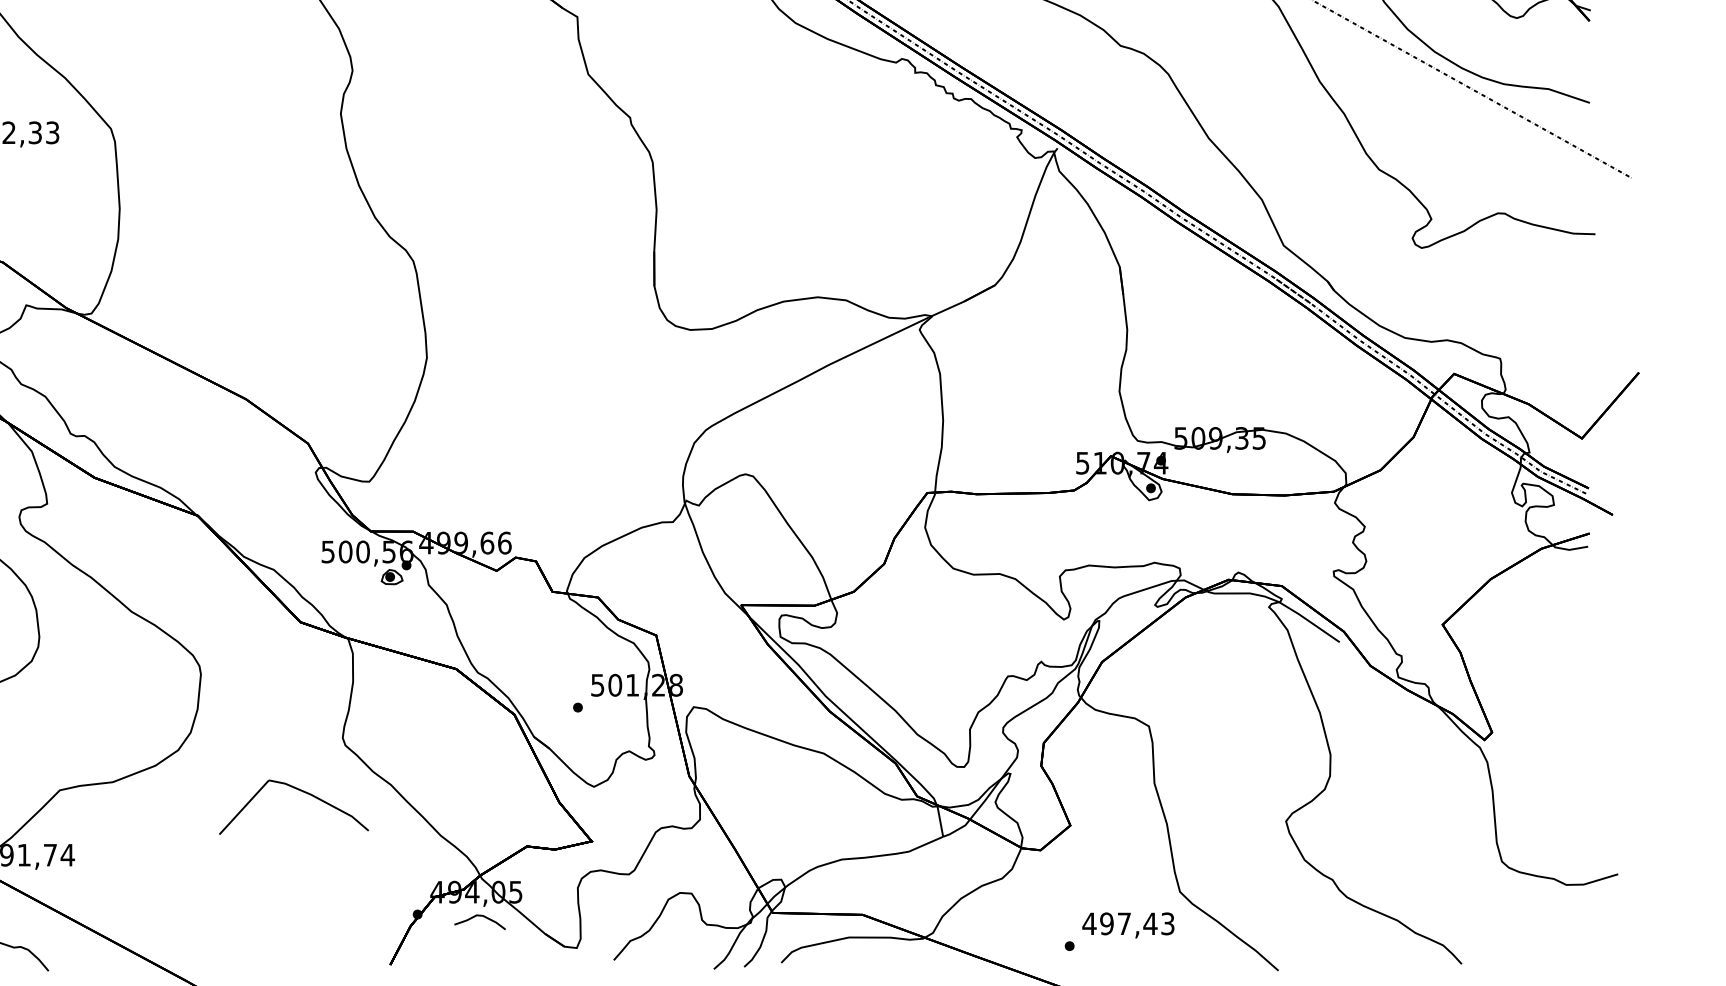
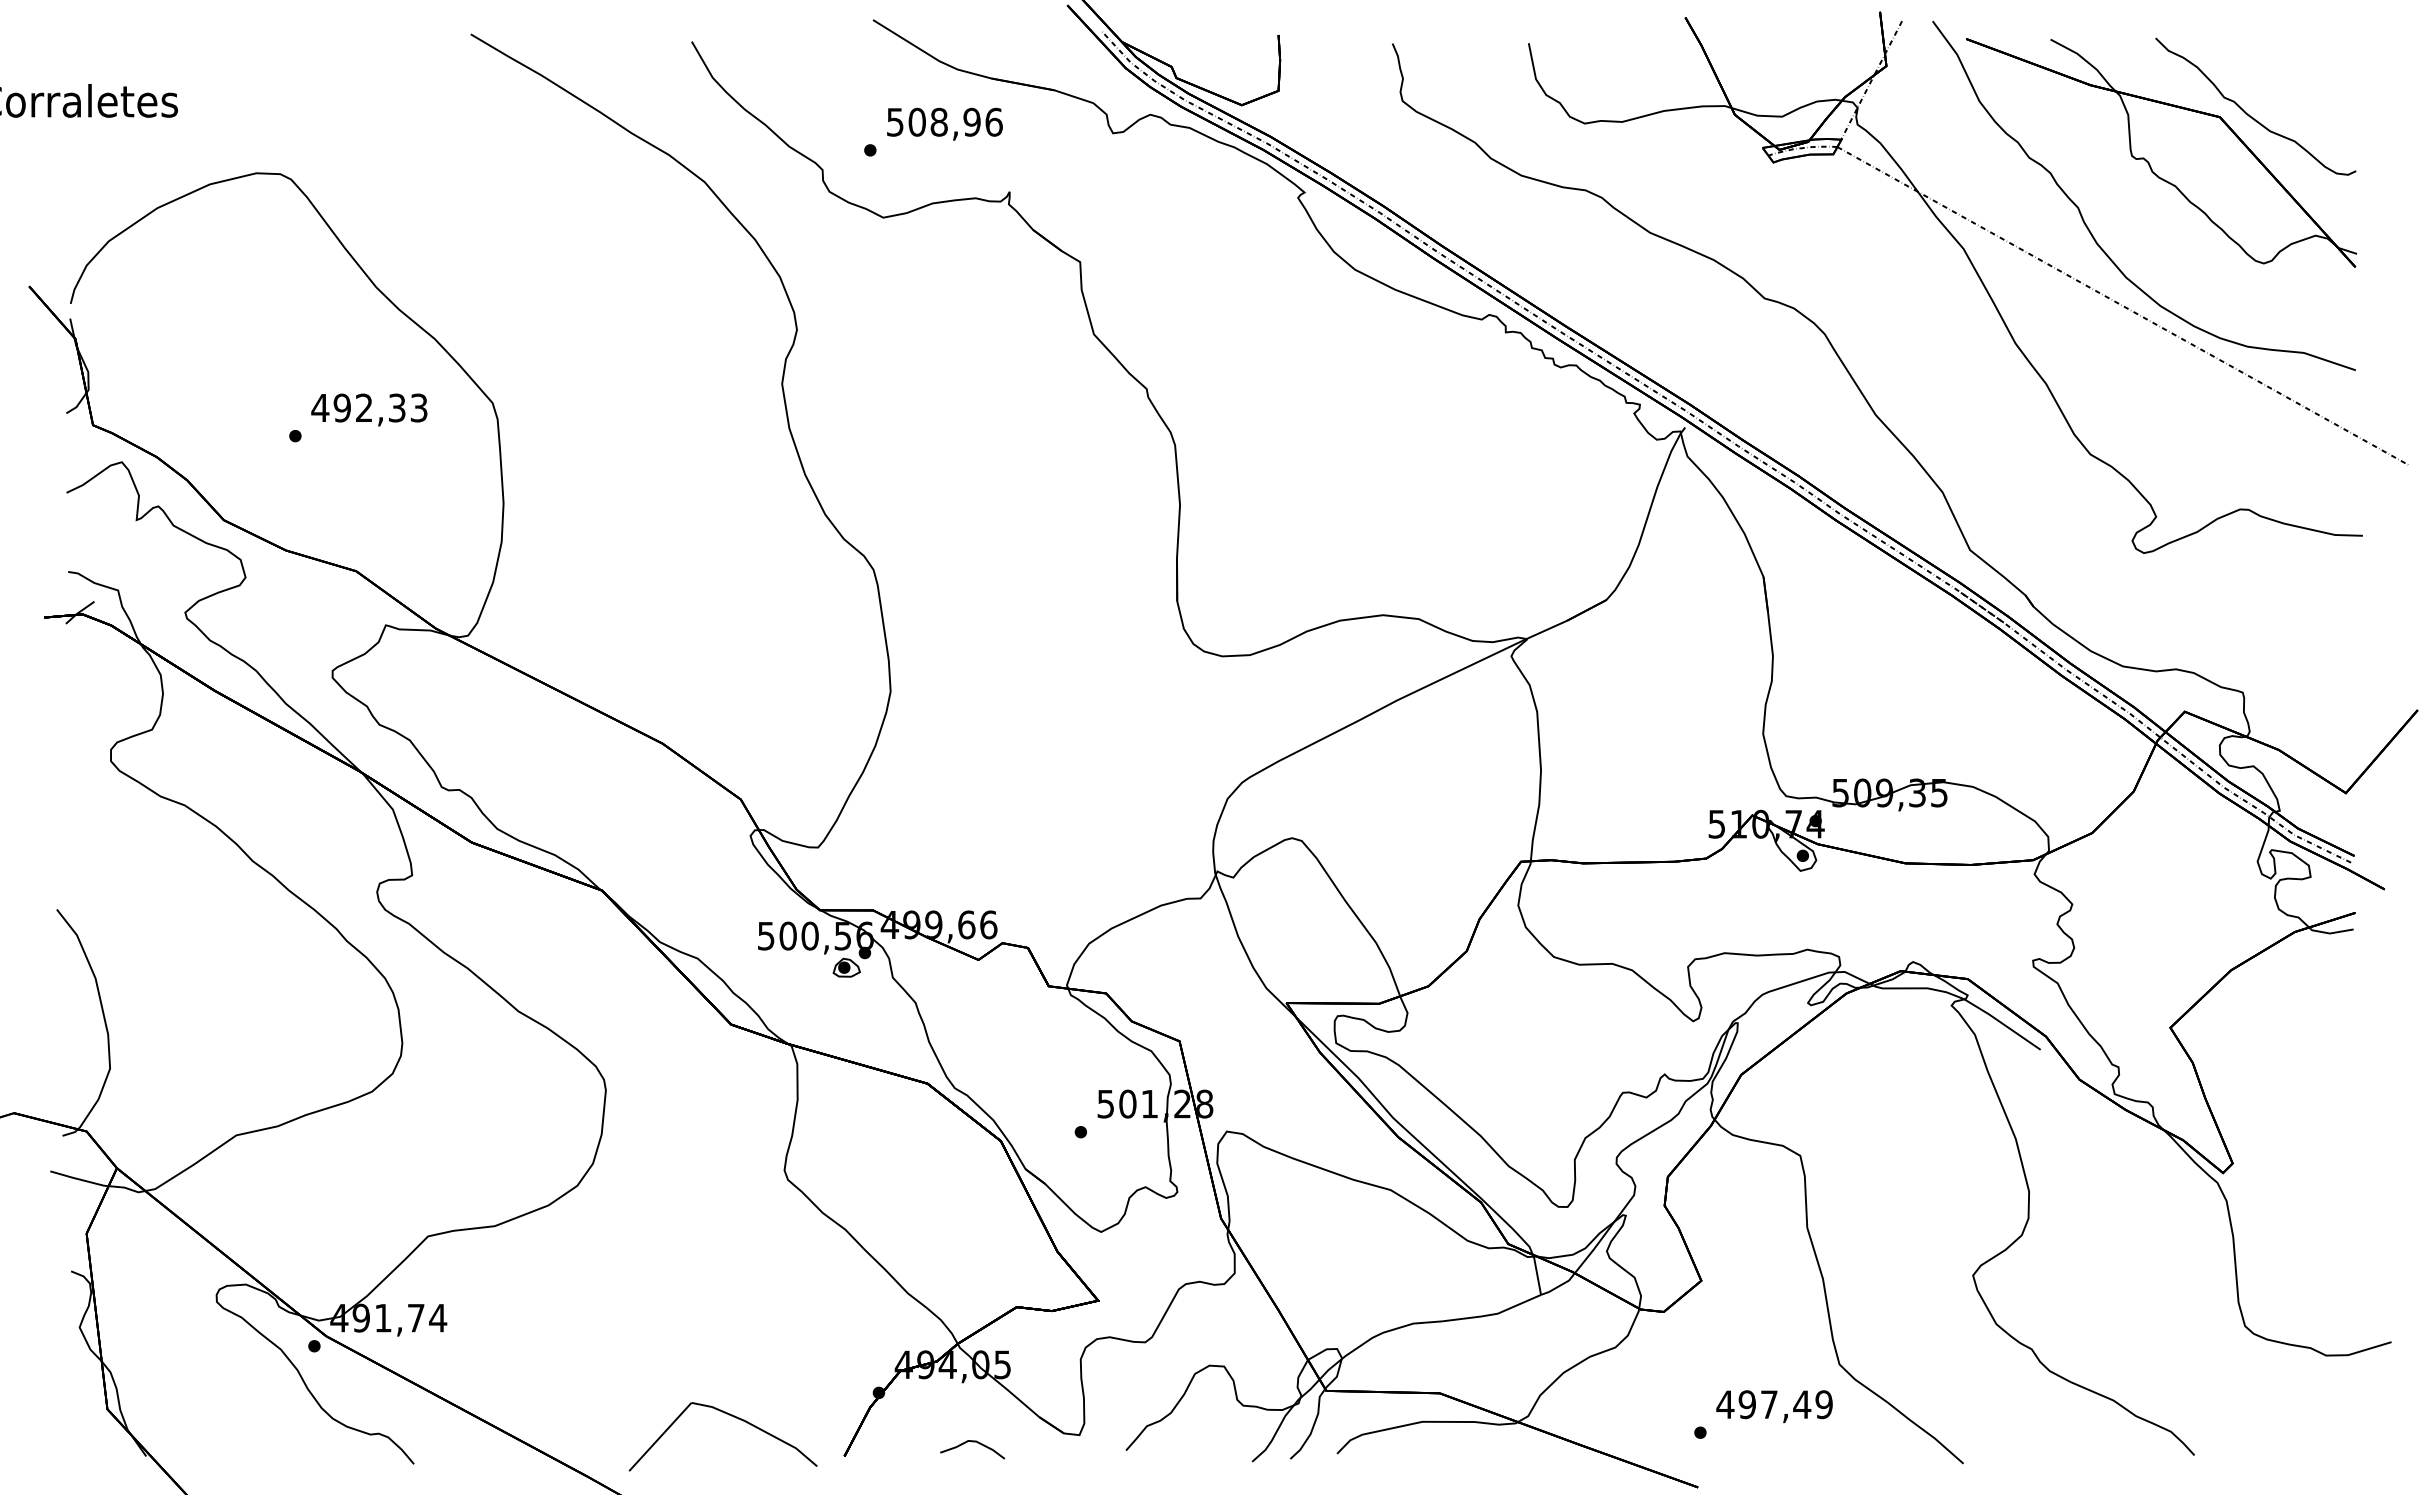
part: (300, 791) -> (731, 1416), moved
curve: (480, 916) -> (972, 1442), moved
text: (1167, 923) -> (1823, 1404), 497,43 -> 497,49

